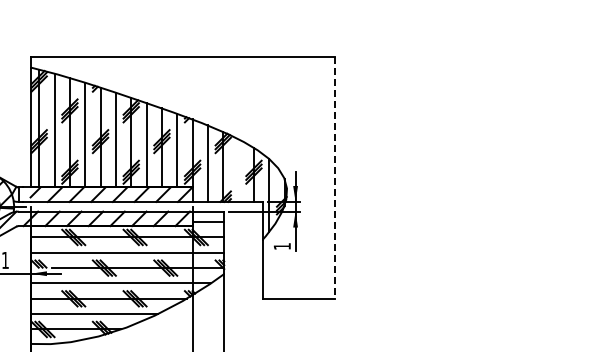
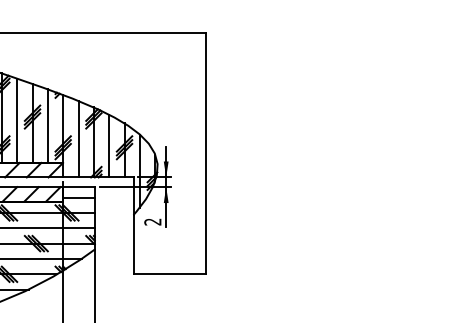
line: (238, 170) -> (109, 146), added
line: (335, 177) -> (206, 153), dashed -> solid
text: (281, 246) -> (152, 222), 1 -> 2

